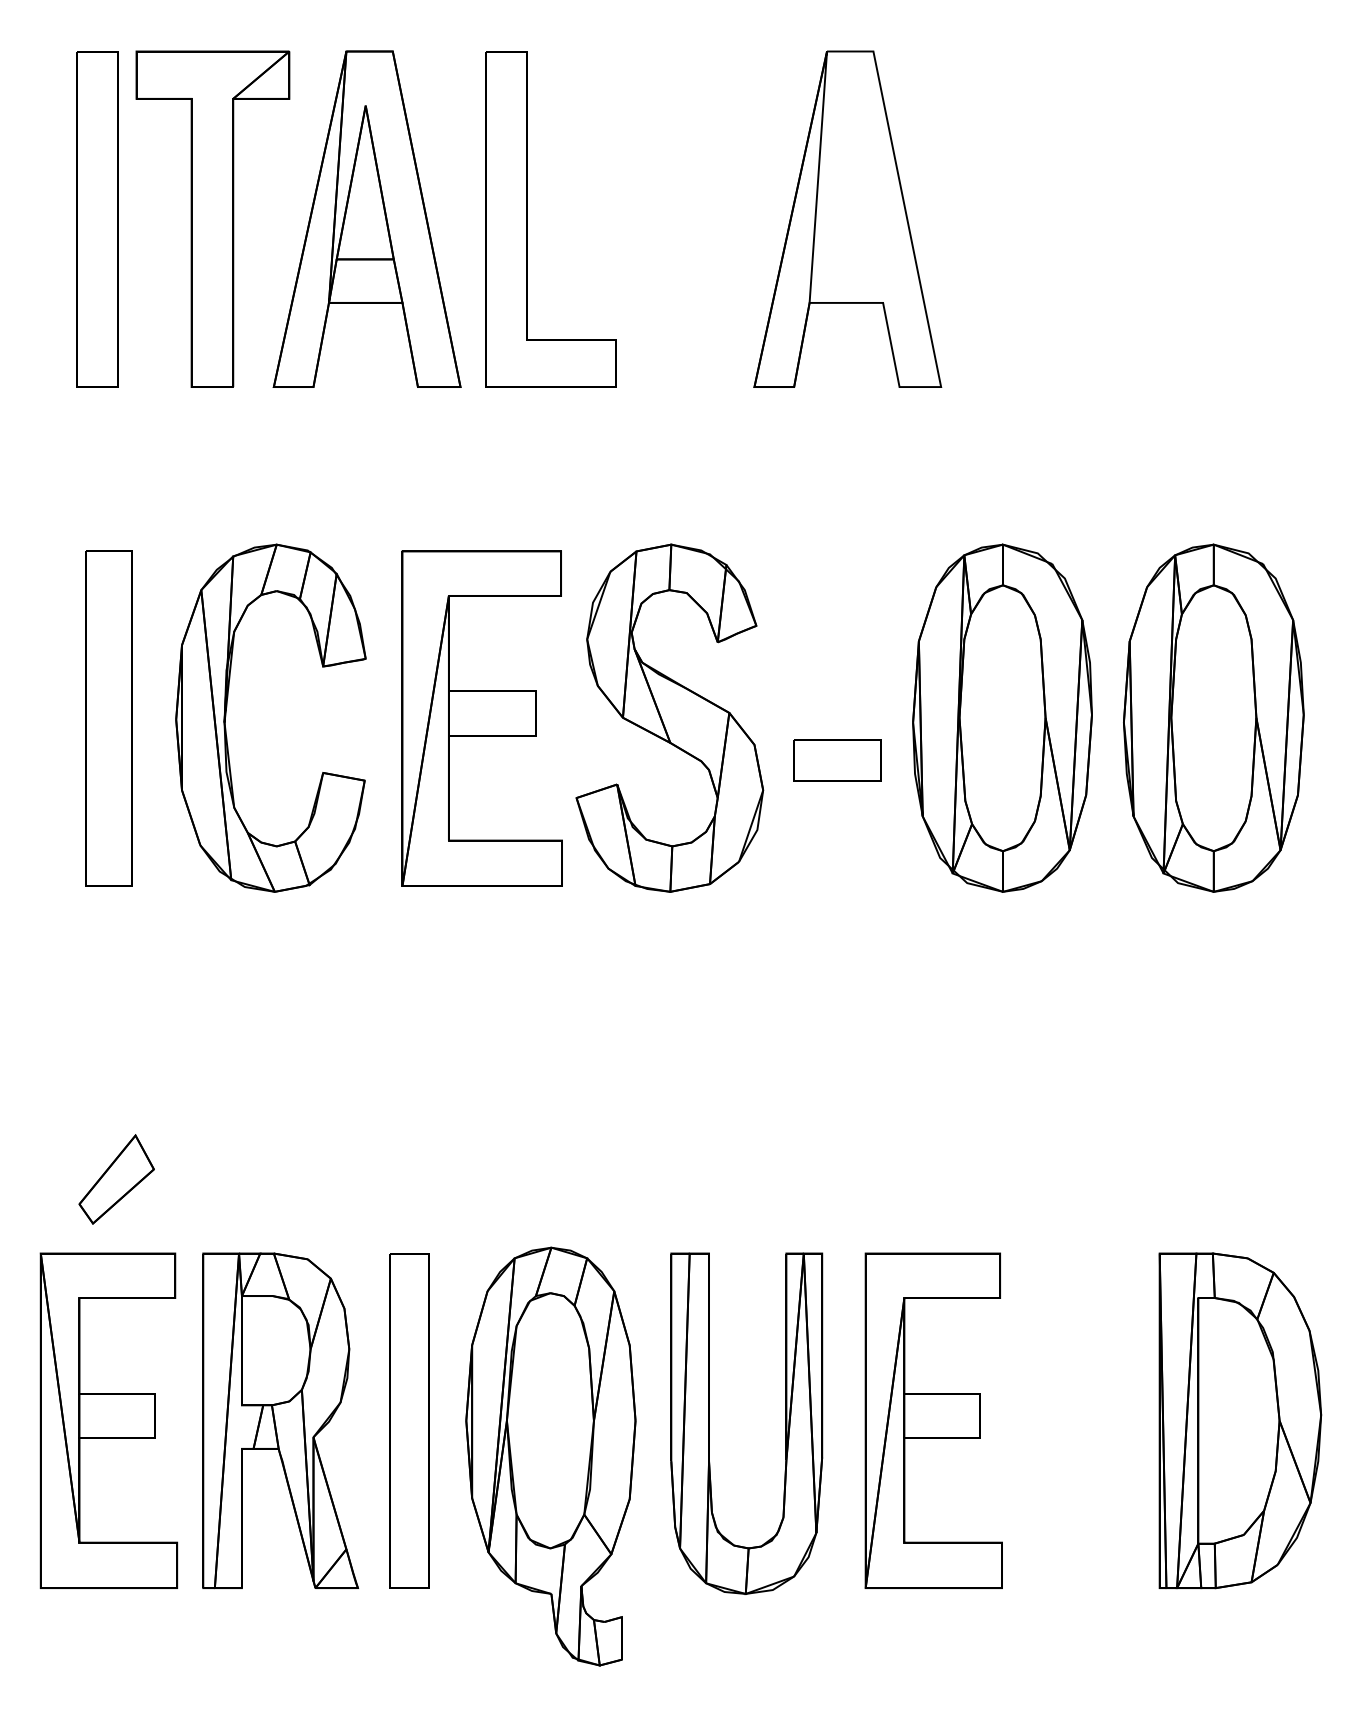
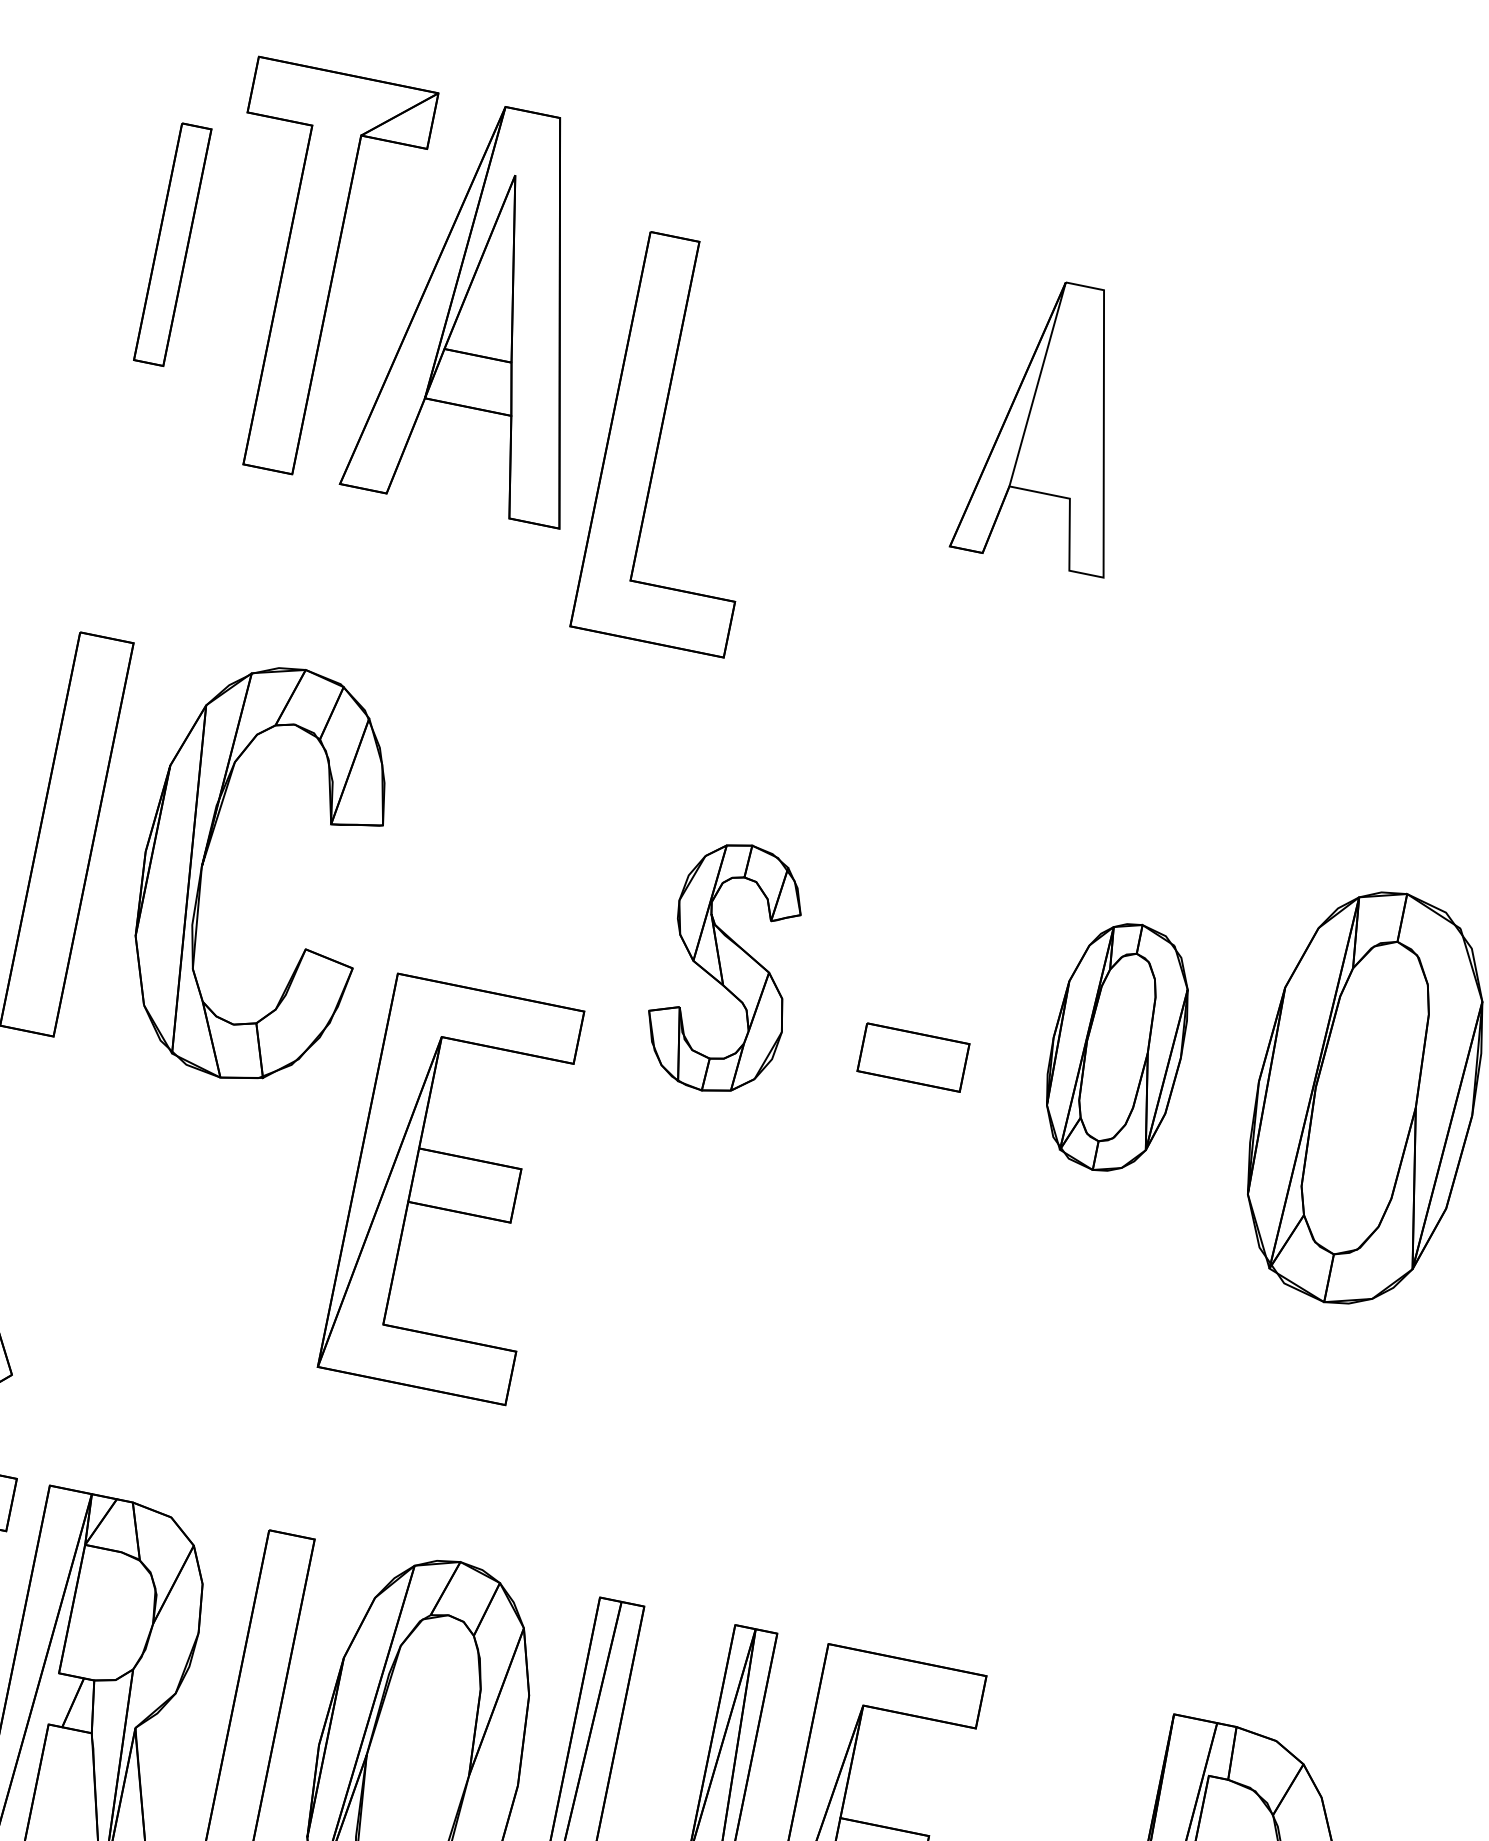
part: (847, 218) -> (1054, 423), size x0.7
part: (97, 219) -> (172, 244), size x0.6
part: (527, 219) -> (659, 439), moved
part: (669, 717) -> (726, 967), size x0.6
part: (1002, 717) -> (1117, 1046), size x0.6
part: (481, 718) -> (450, 1188), moved

